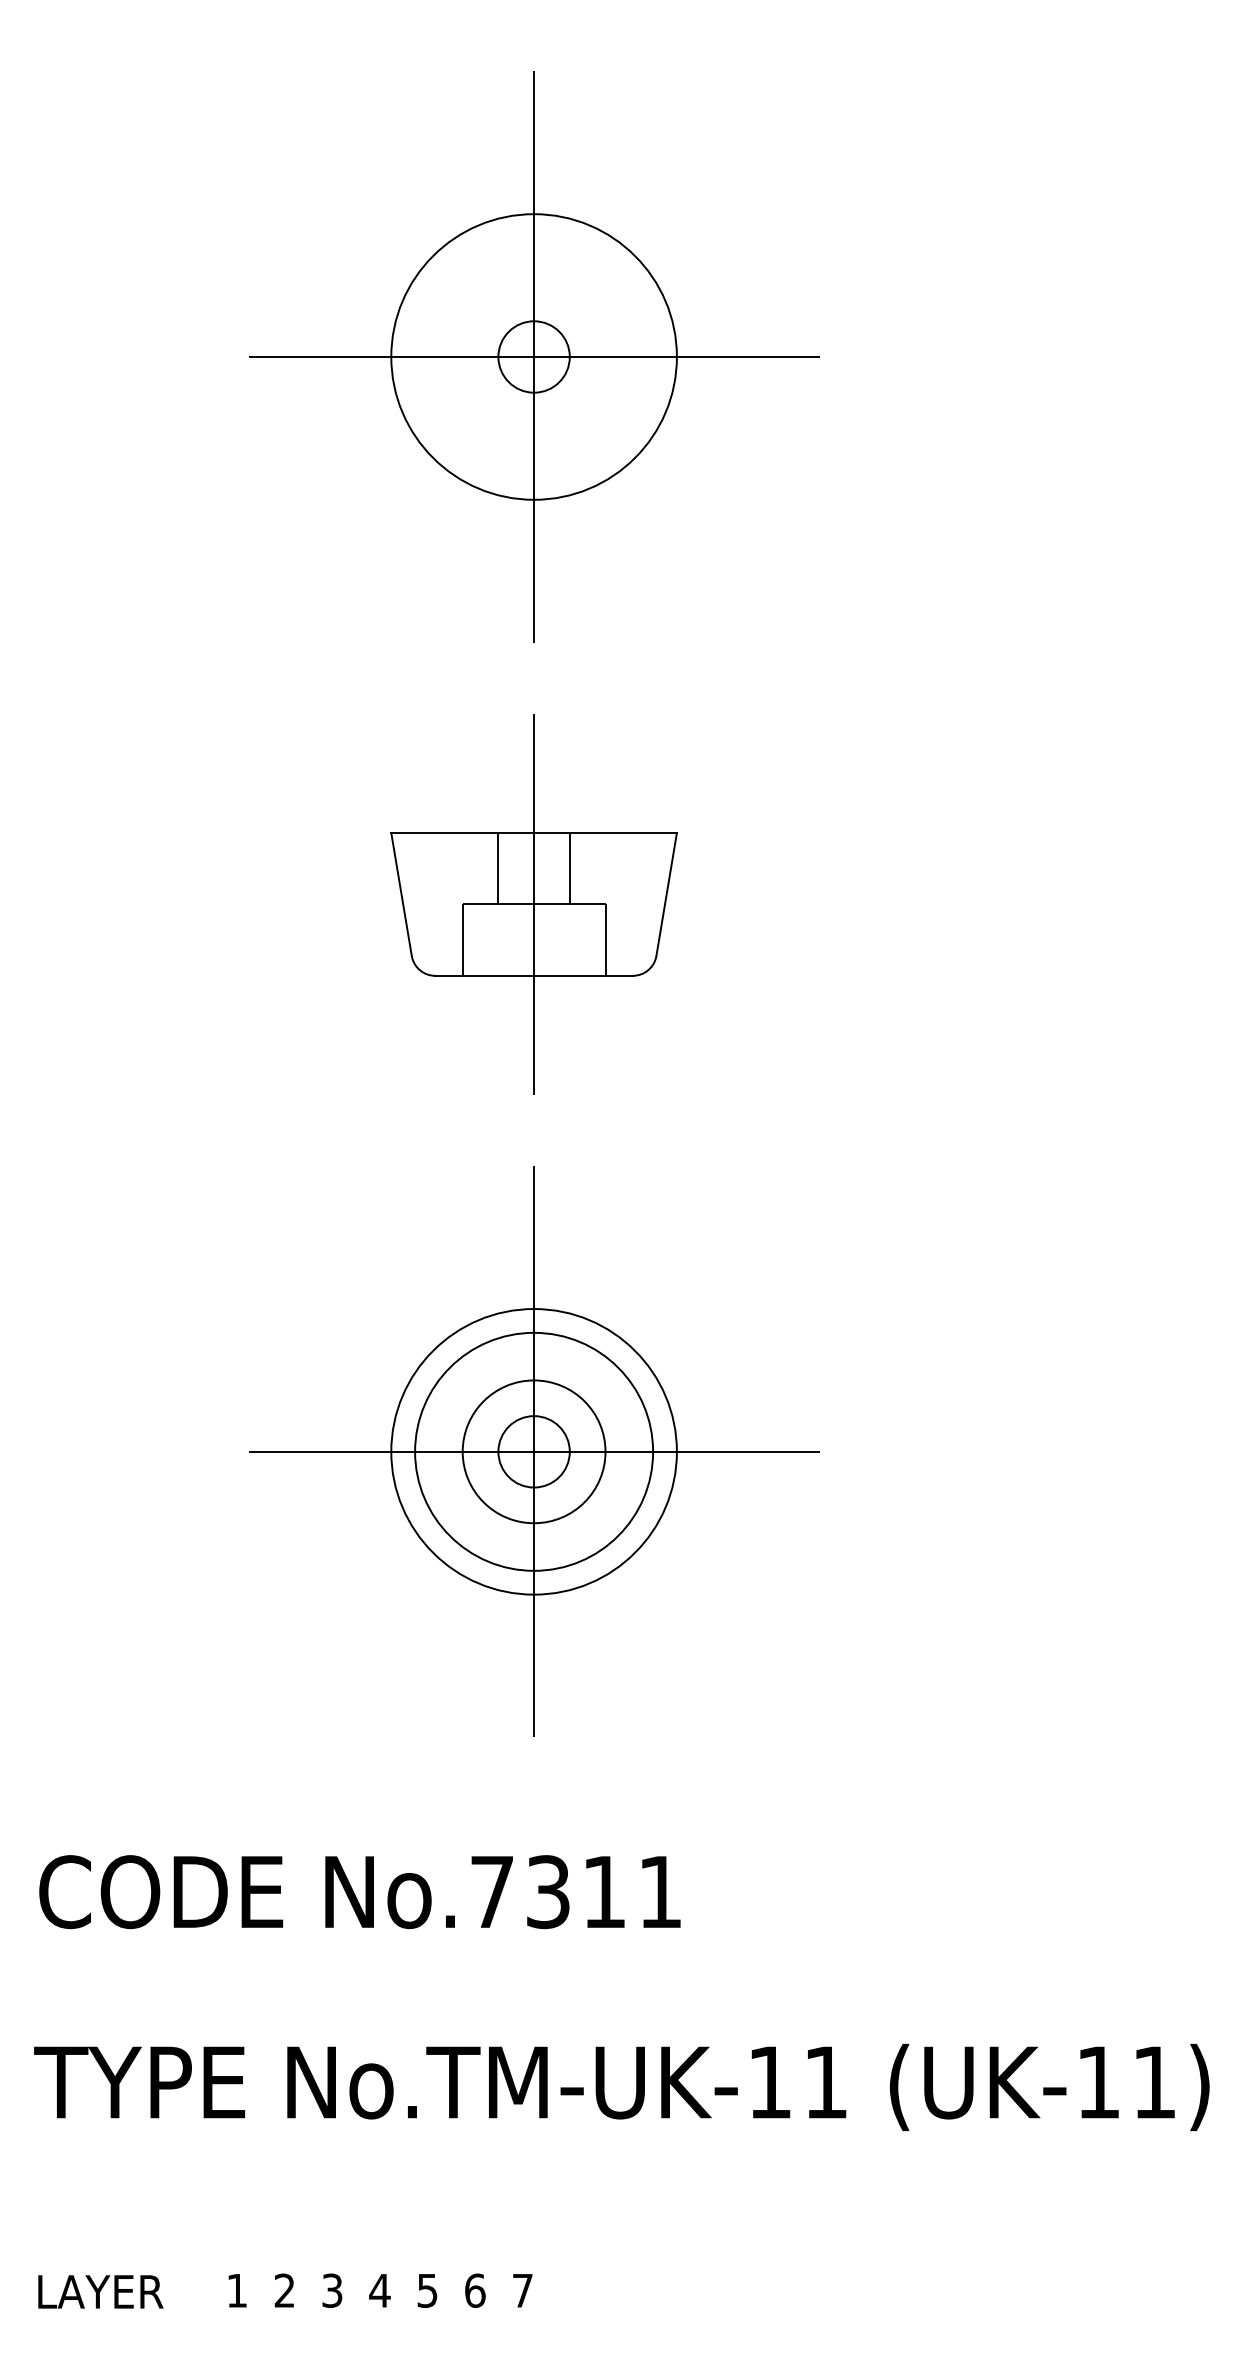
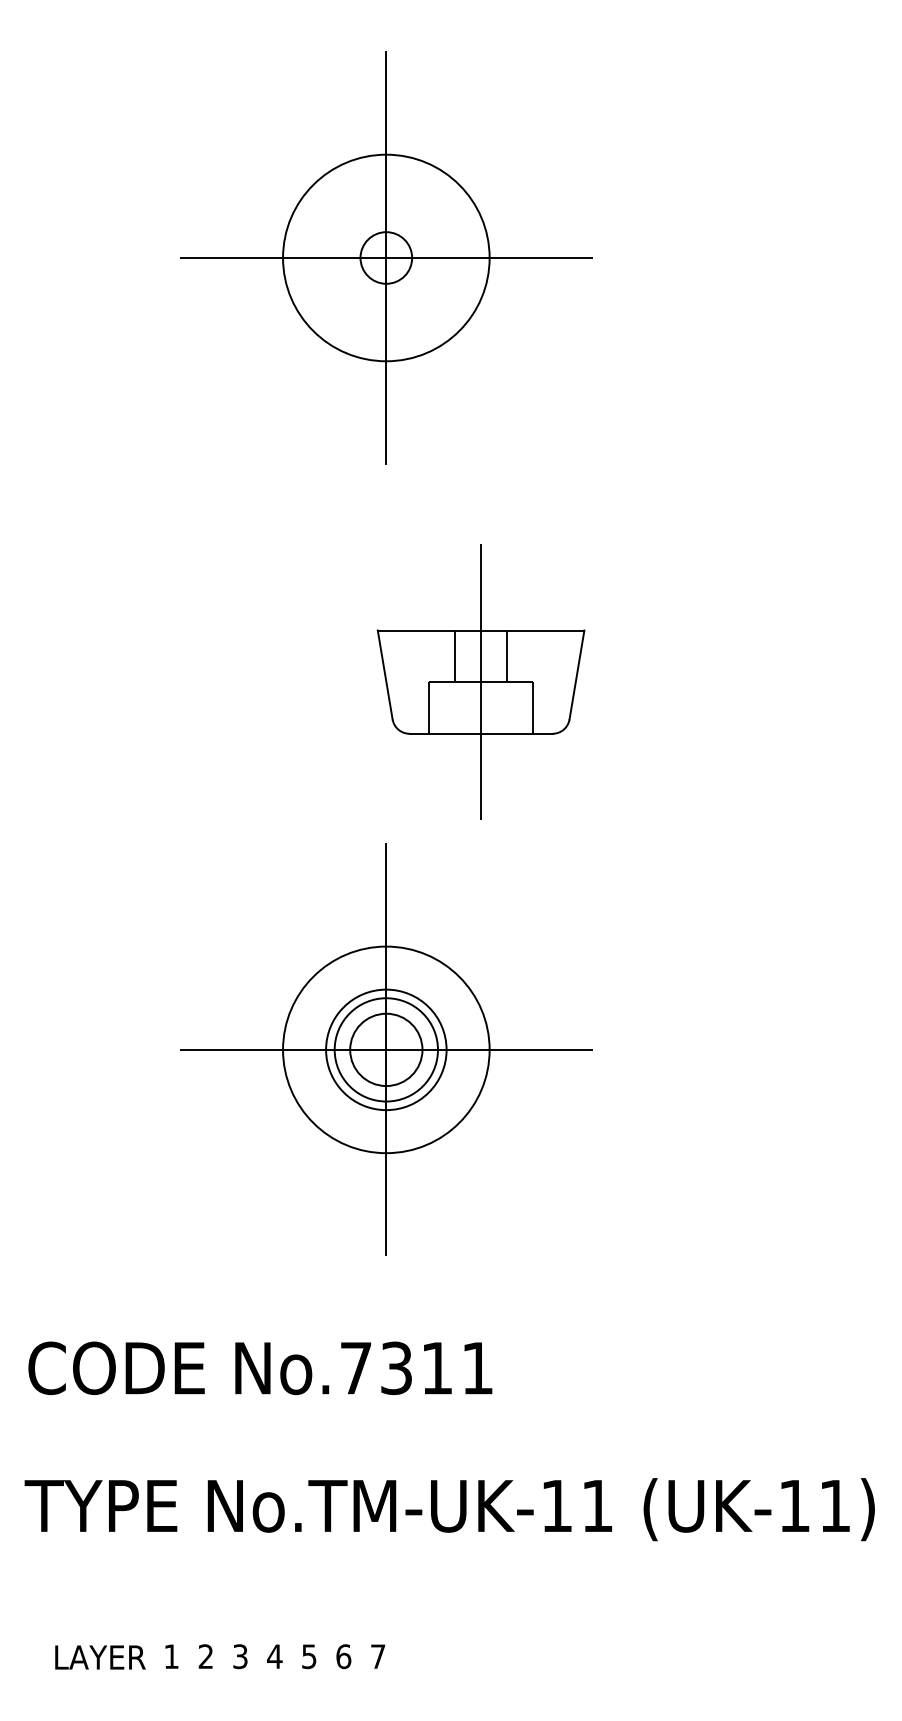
part: (533, 904) -> (480, 682), moved
circle: (533, 1451) -> (385, 1049), size x1.4
circle: (534, 1451) -> (386, 1049), size x0.7
text: (100, 2291) -> (100, 1657), moved

